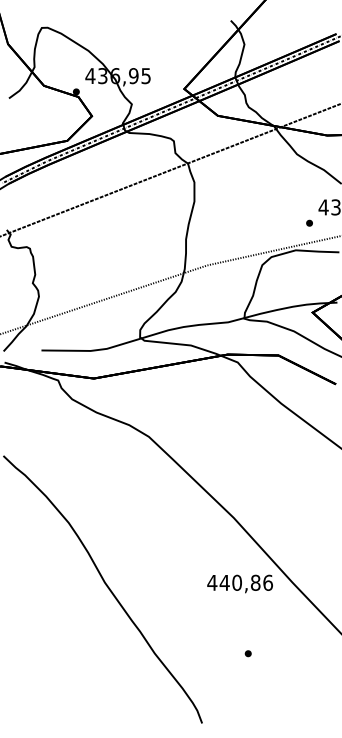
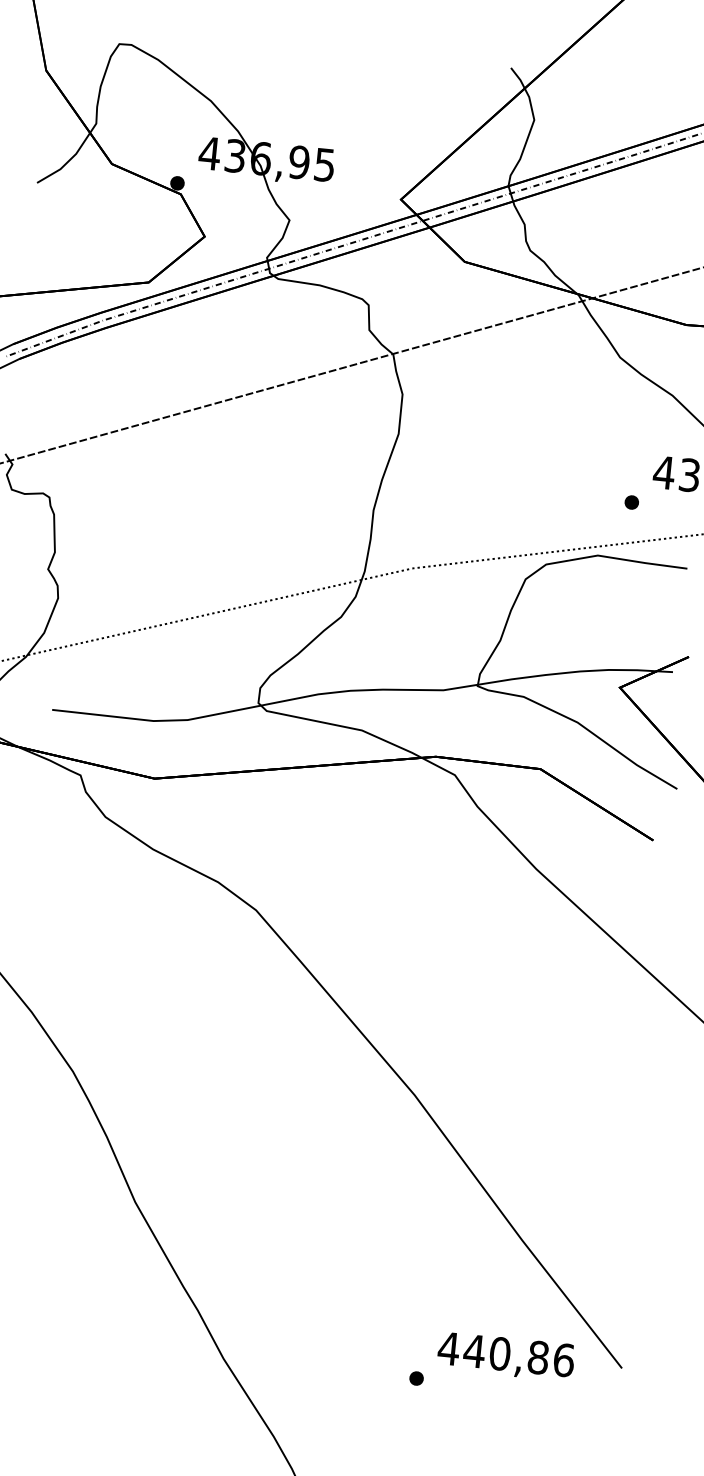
text: (239, 583) -> (504, 1355), moved

